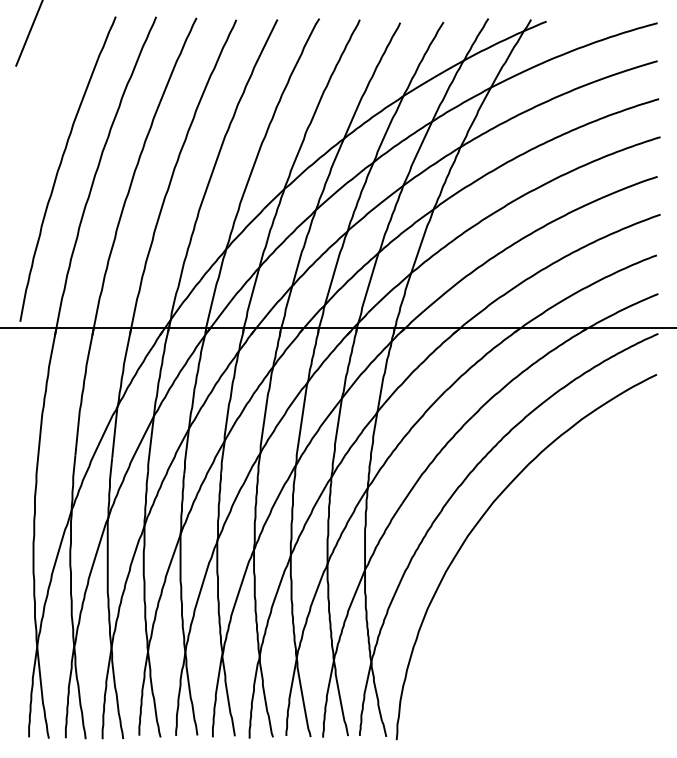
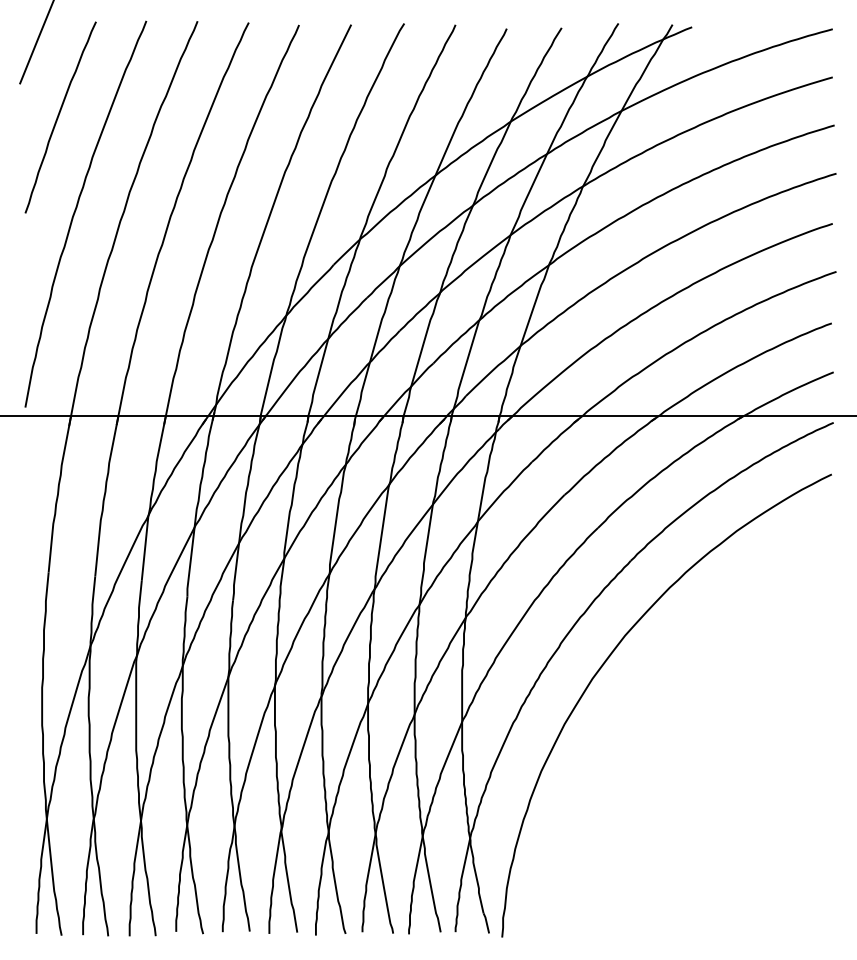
curve: (47, 92) -> (59, 116), added

